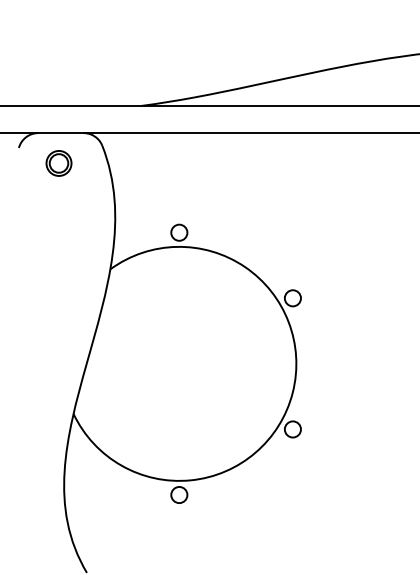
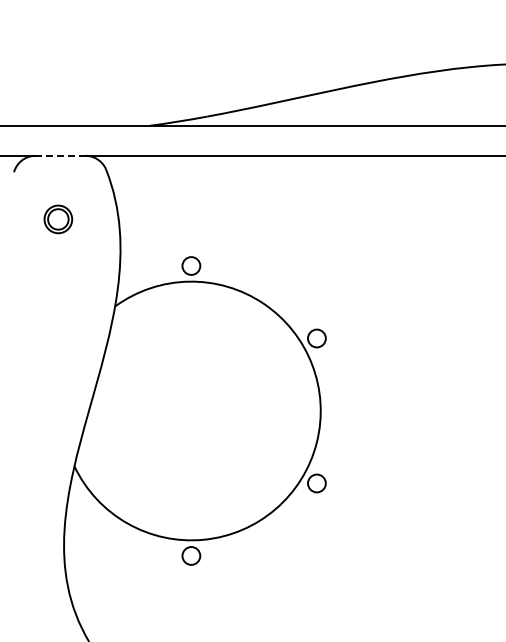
line: (60, 132) -> (60, 155), solid -> dashed
part: (59, 163) -> (58, 219), moved

